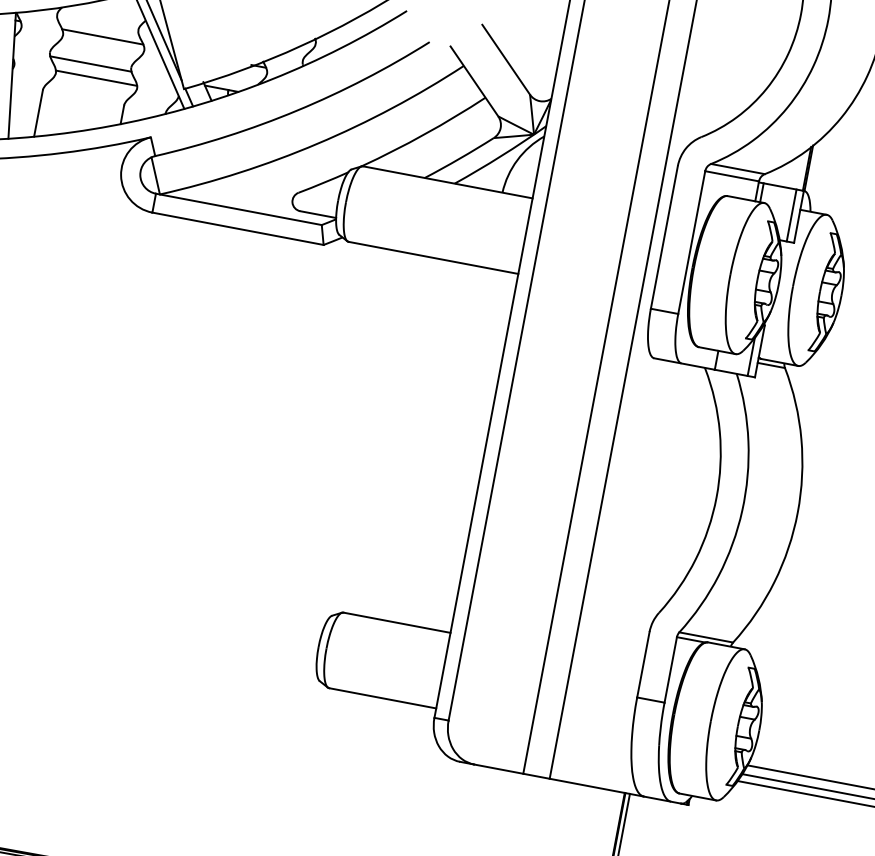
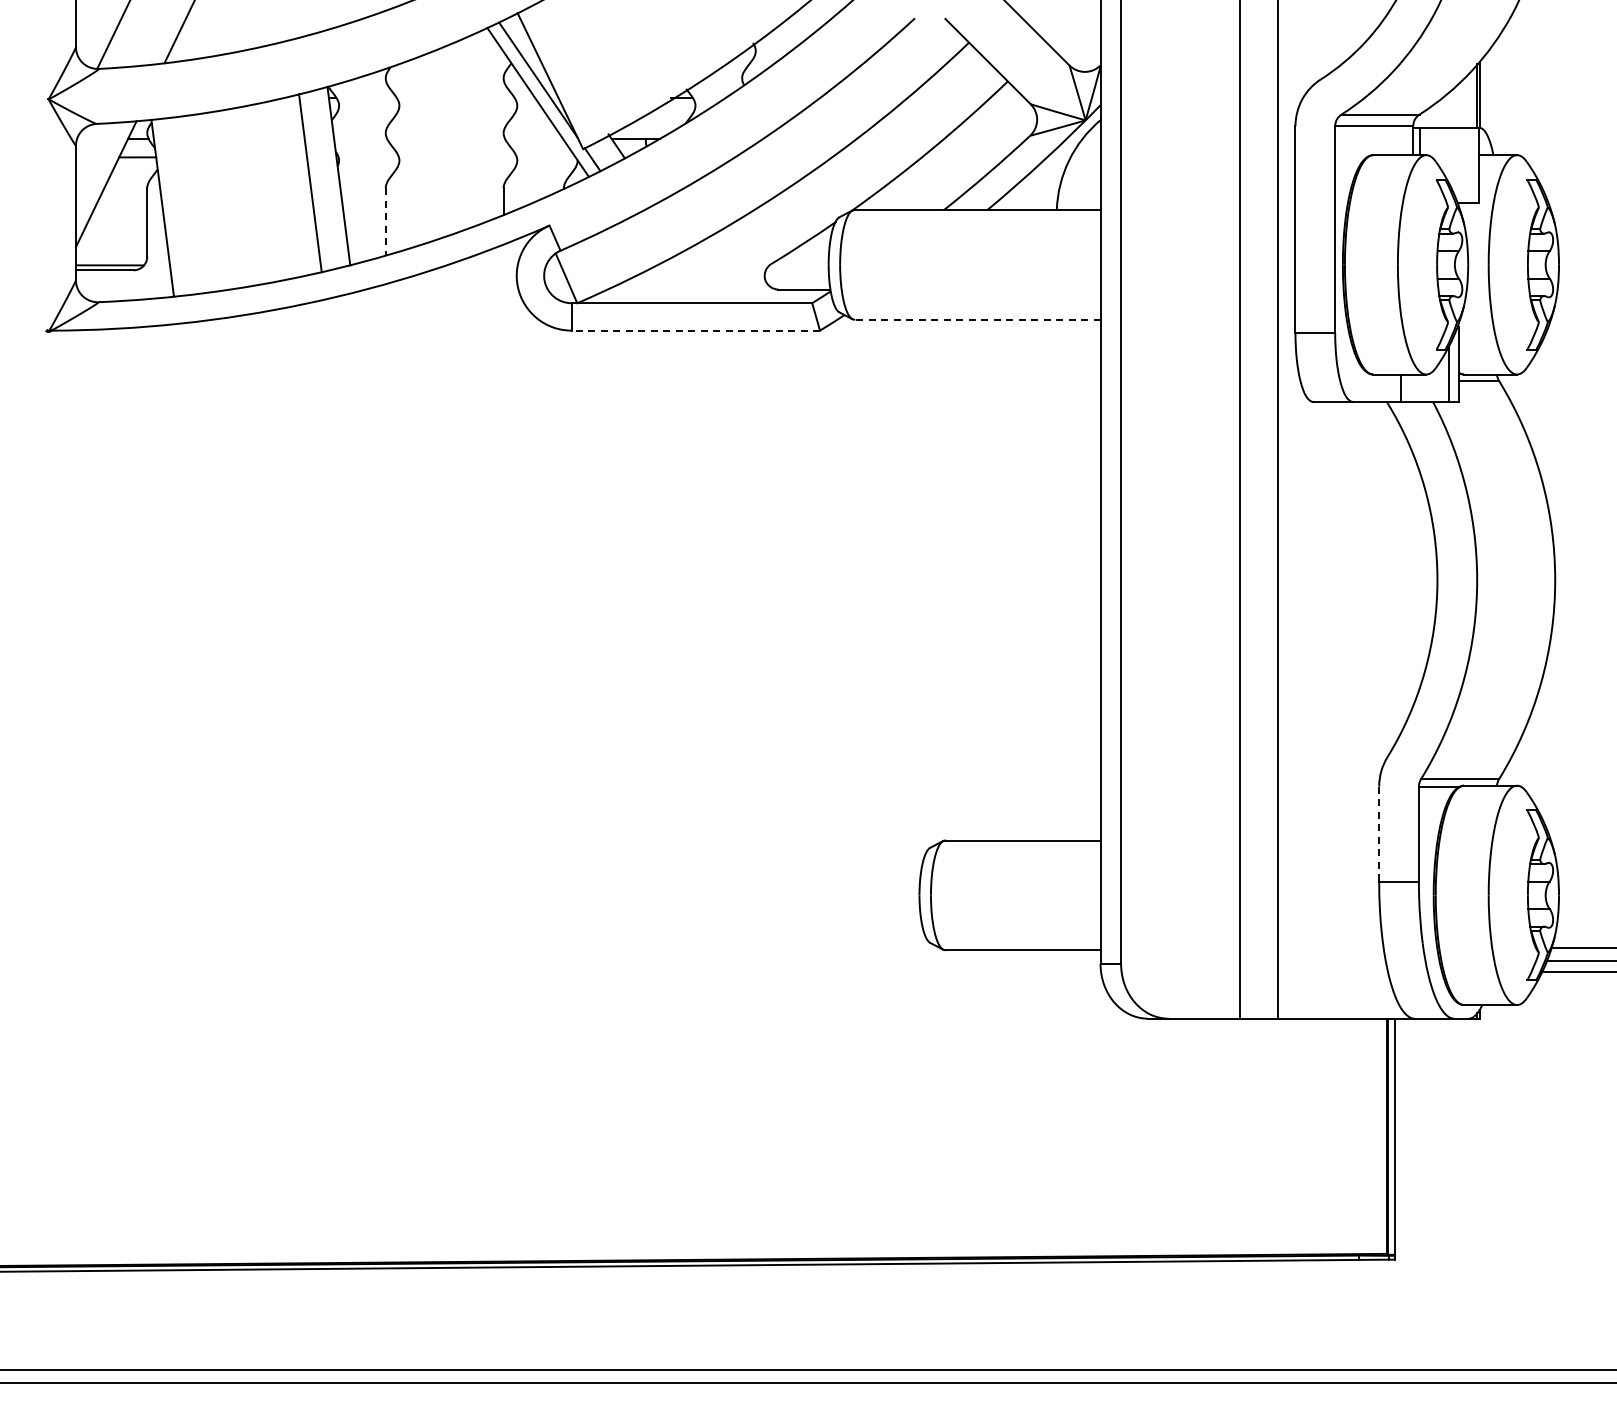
line: (102, 36) -> (455, 97), removed
line: (90, 63) -> (445, 138), removed
line: (96, 78) -> (457, 157), removed
line: (38, 113) -> (385, 221), solid -> dashed
line: (791, 215) -> (1468, 165), removed
line: (237, 228) -> (695, 330), solid -> dashed
line: (432, 257) -> (976, 319), solid -> dashed
line: (643, 665) -> (1379, 834), solid -> dashed

